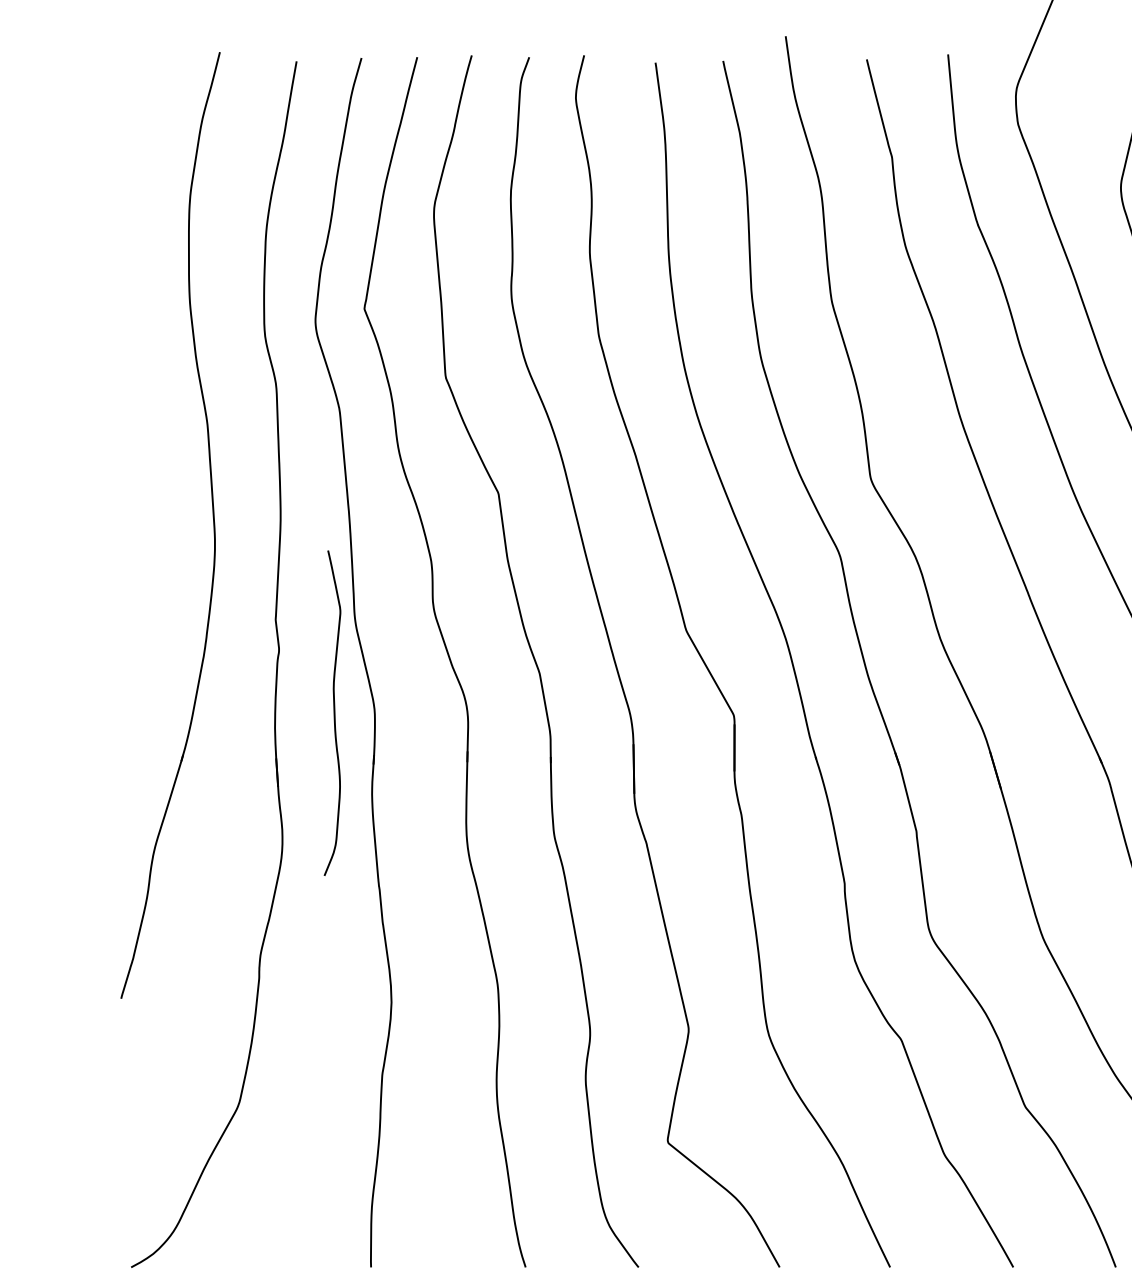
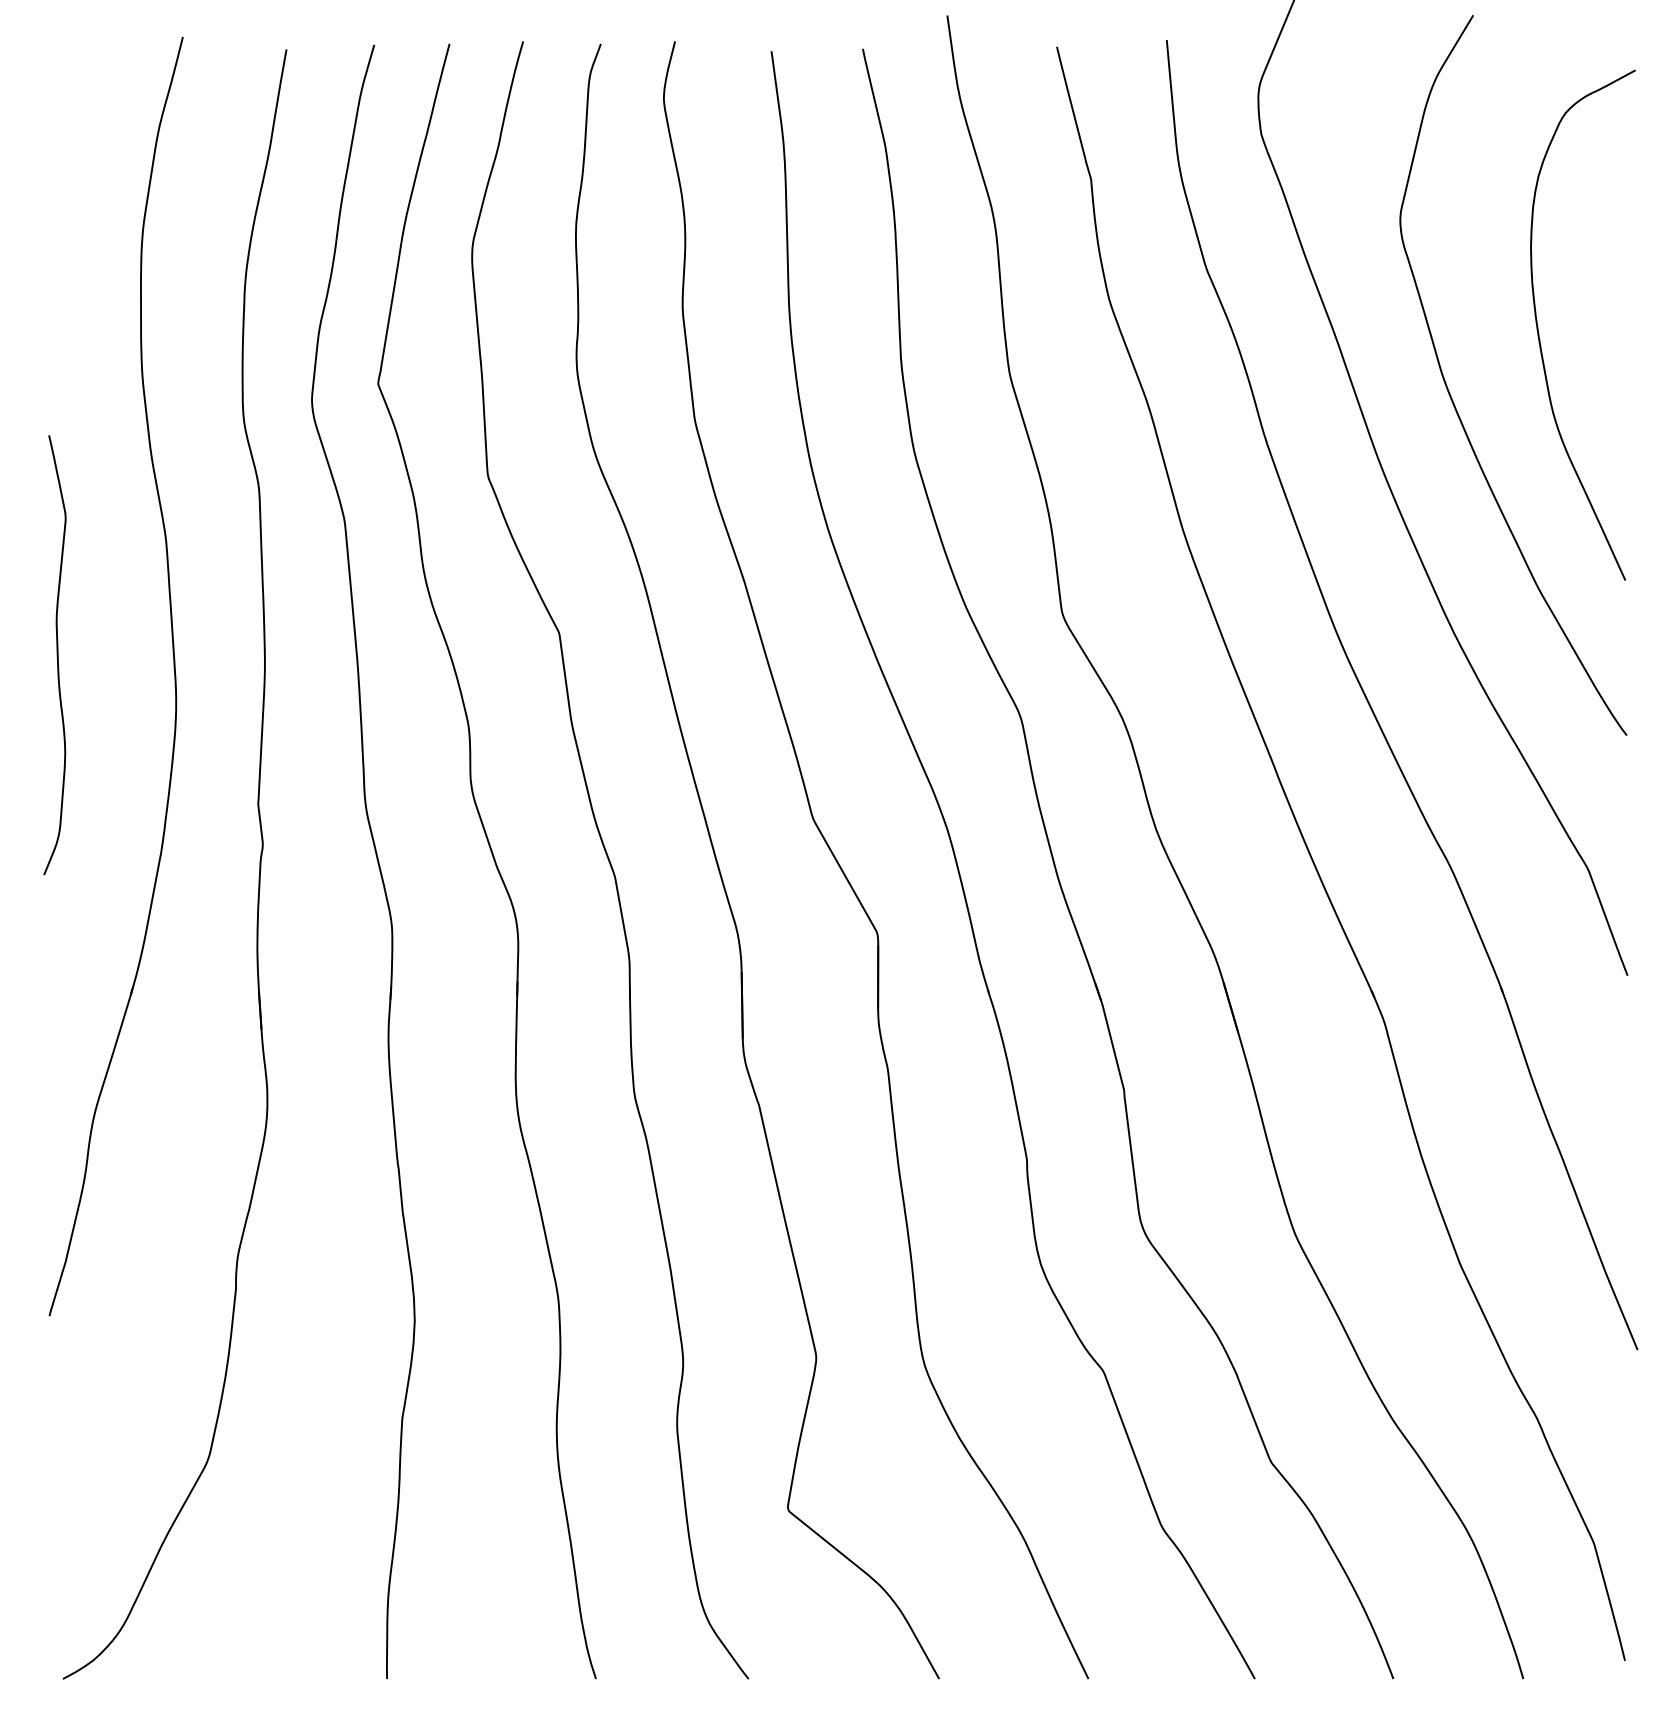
curve: (333, 713) -> (56, 655), moved

